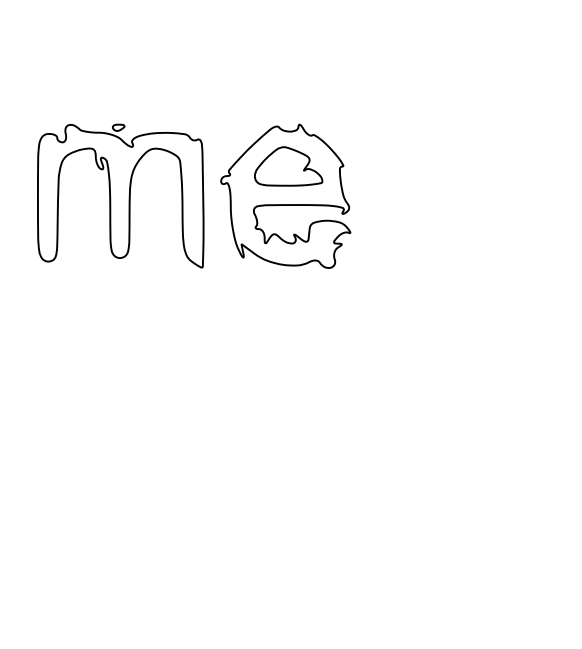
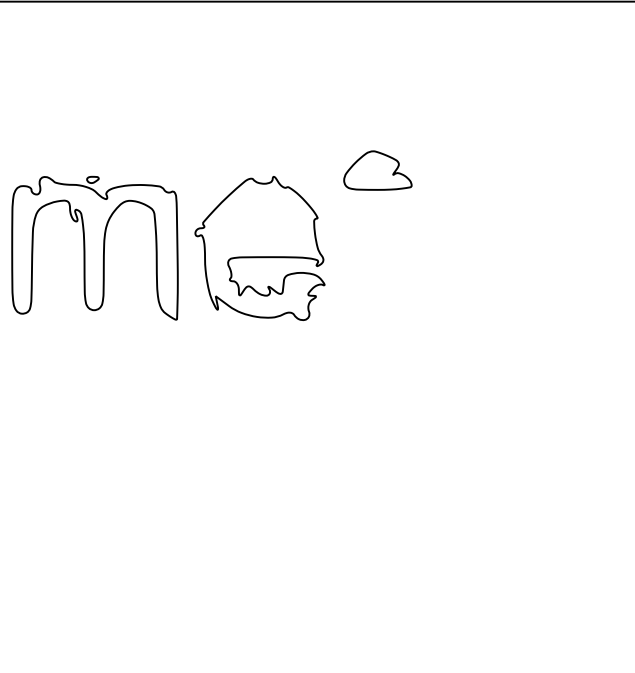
part: (288, 166) -> (377, 170), moved

